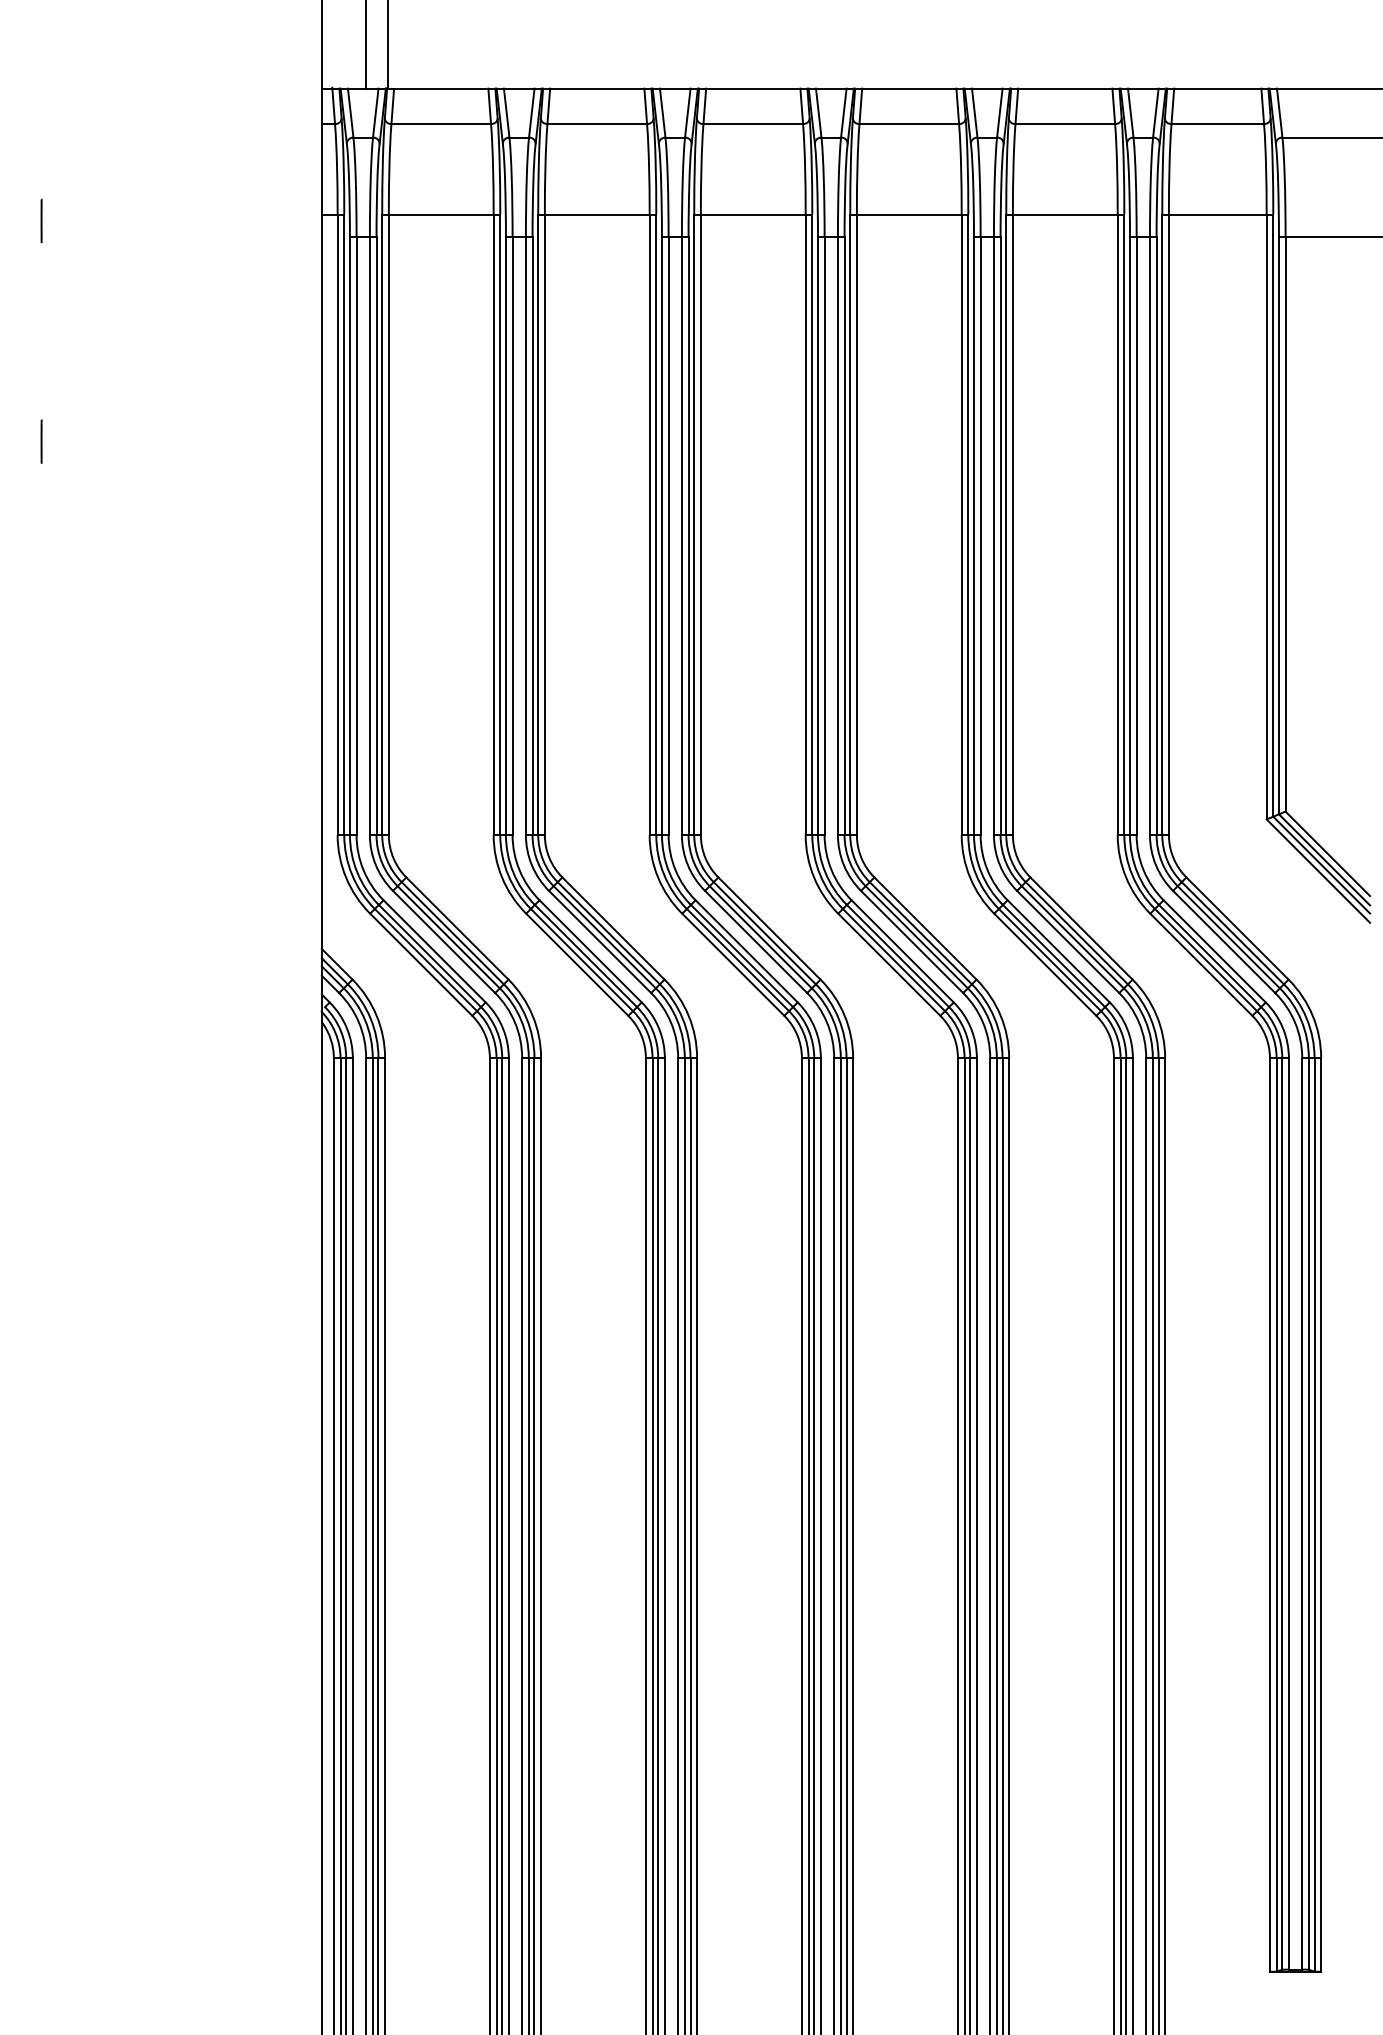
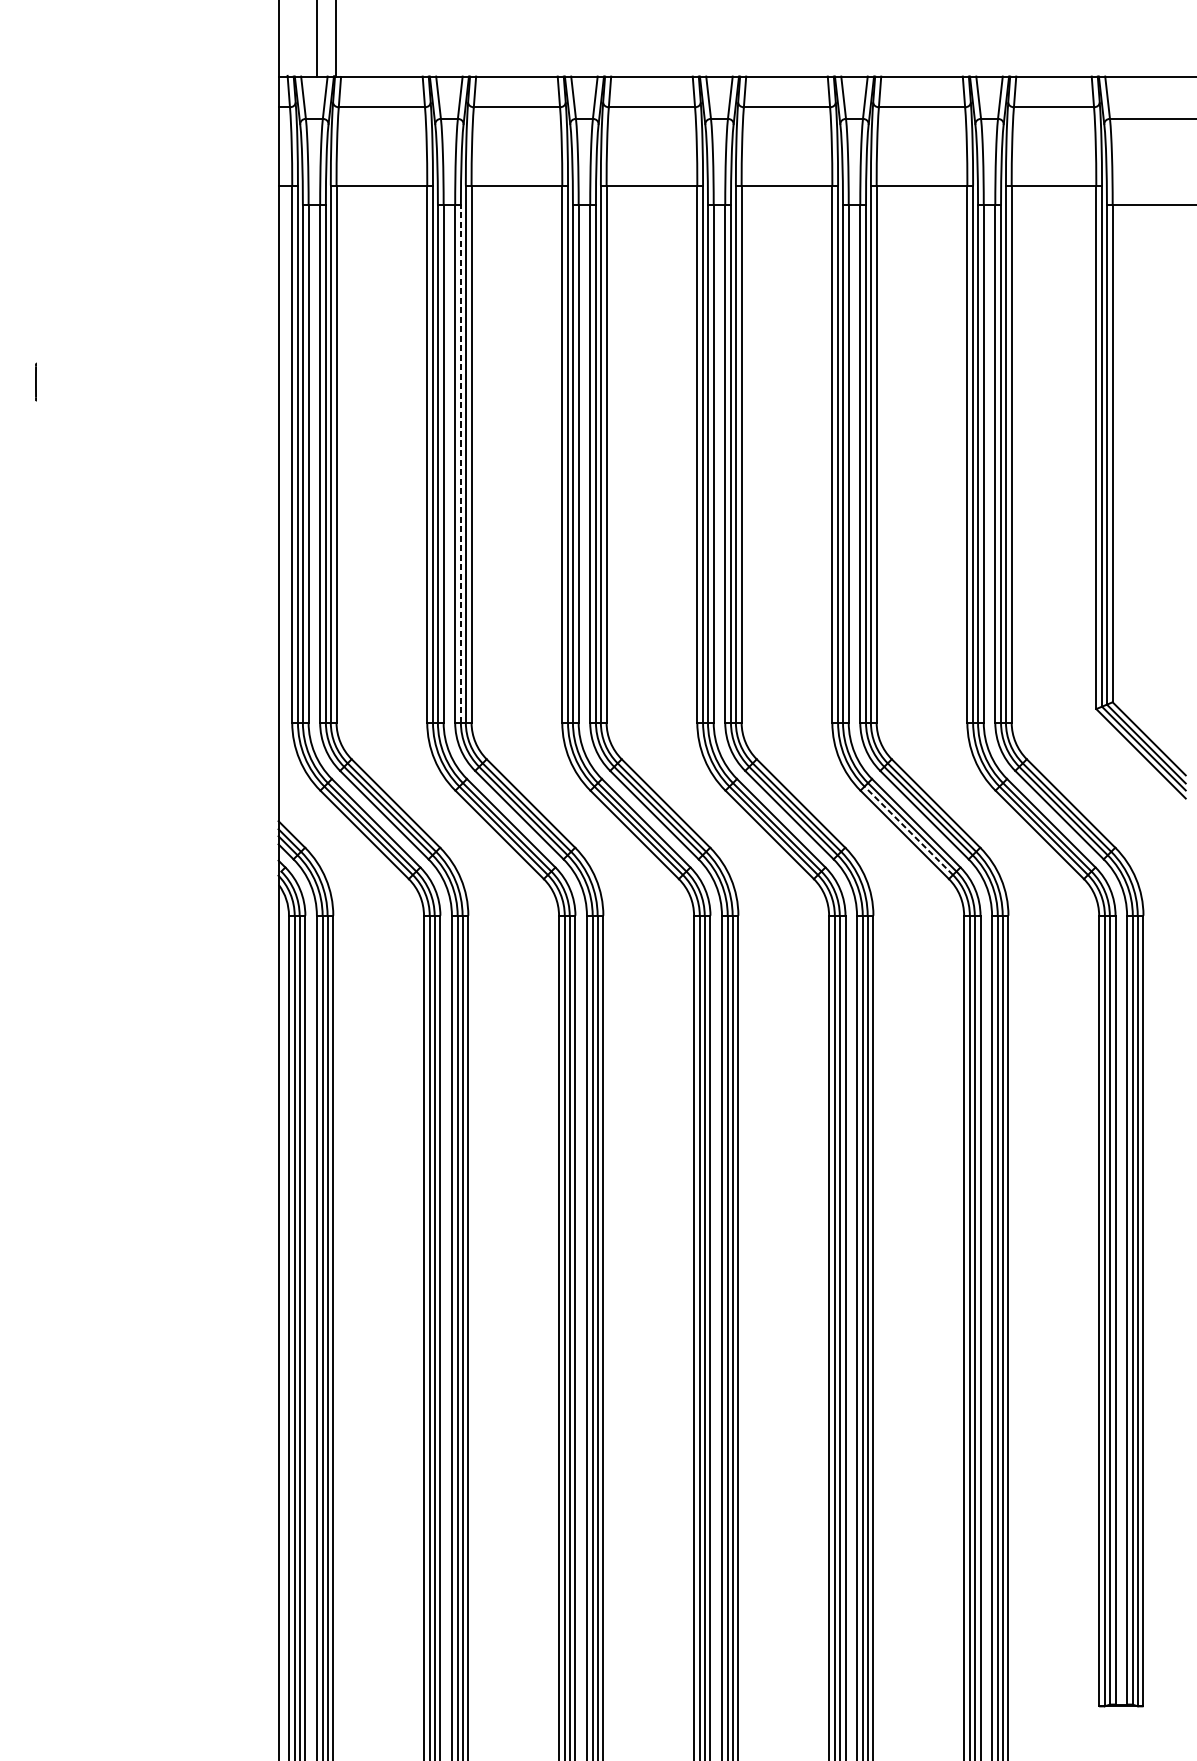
line: (41, 220) -> (35, 190), removed
line: (532, 536) -> (460, 464), solid -> dashed
line: (1049, 959) -> (908, 830), solid -> dashed

